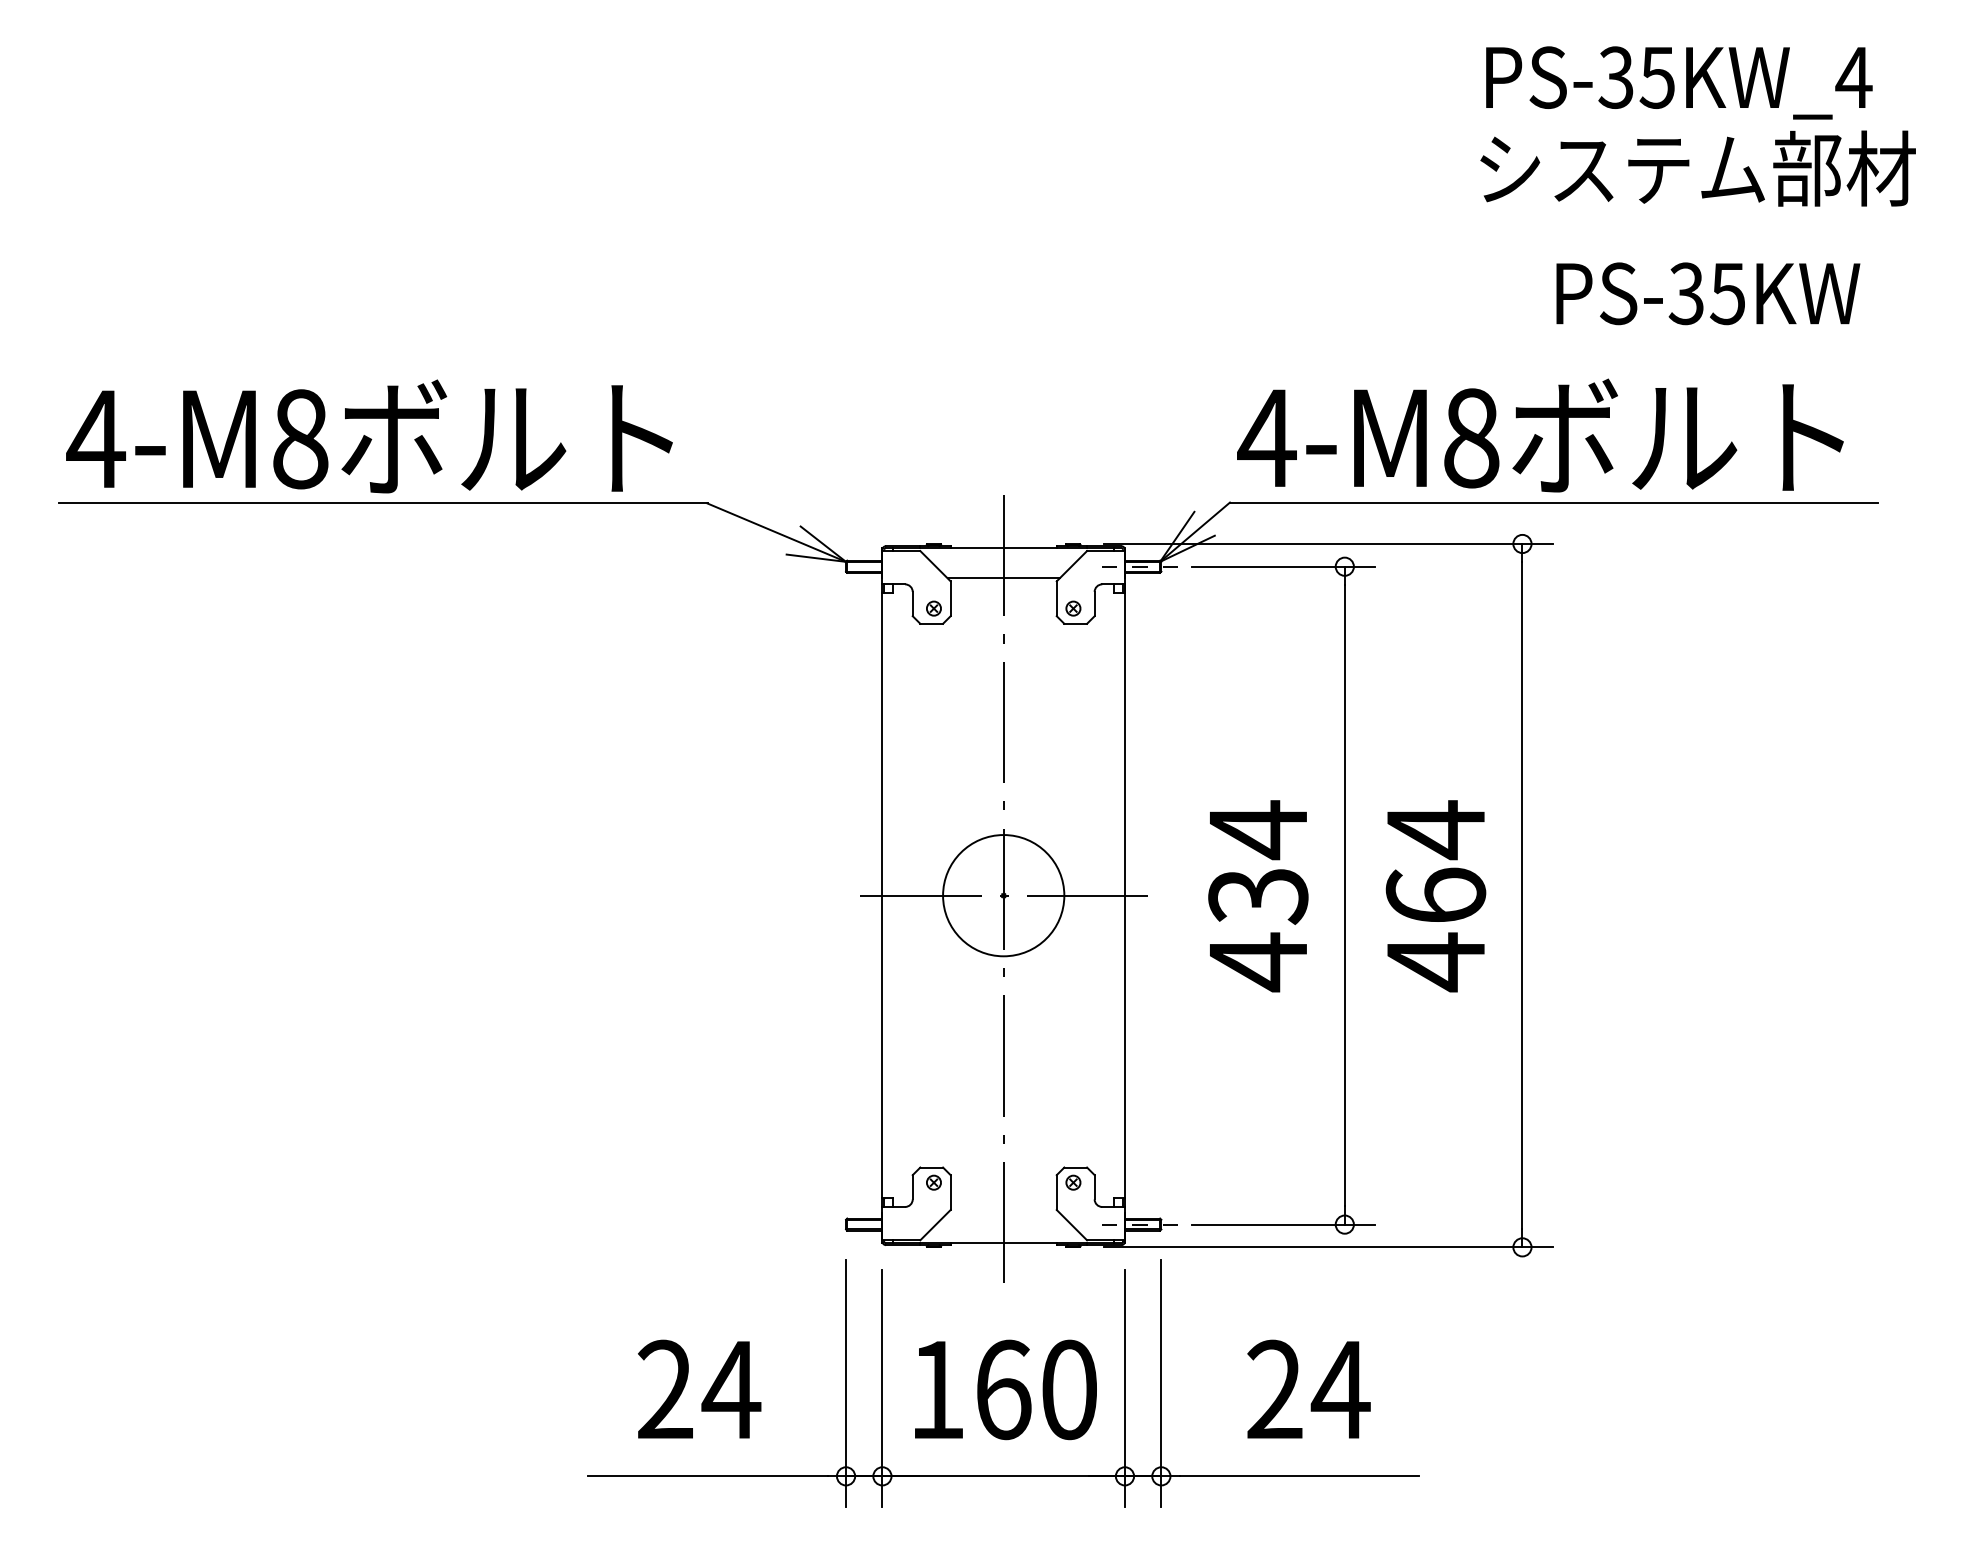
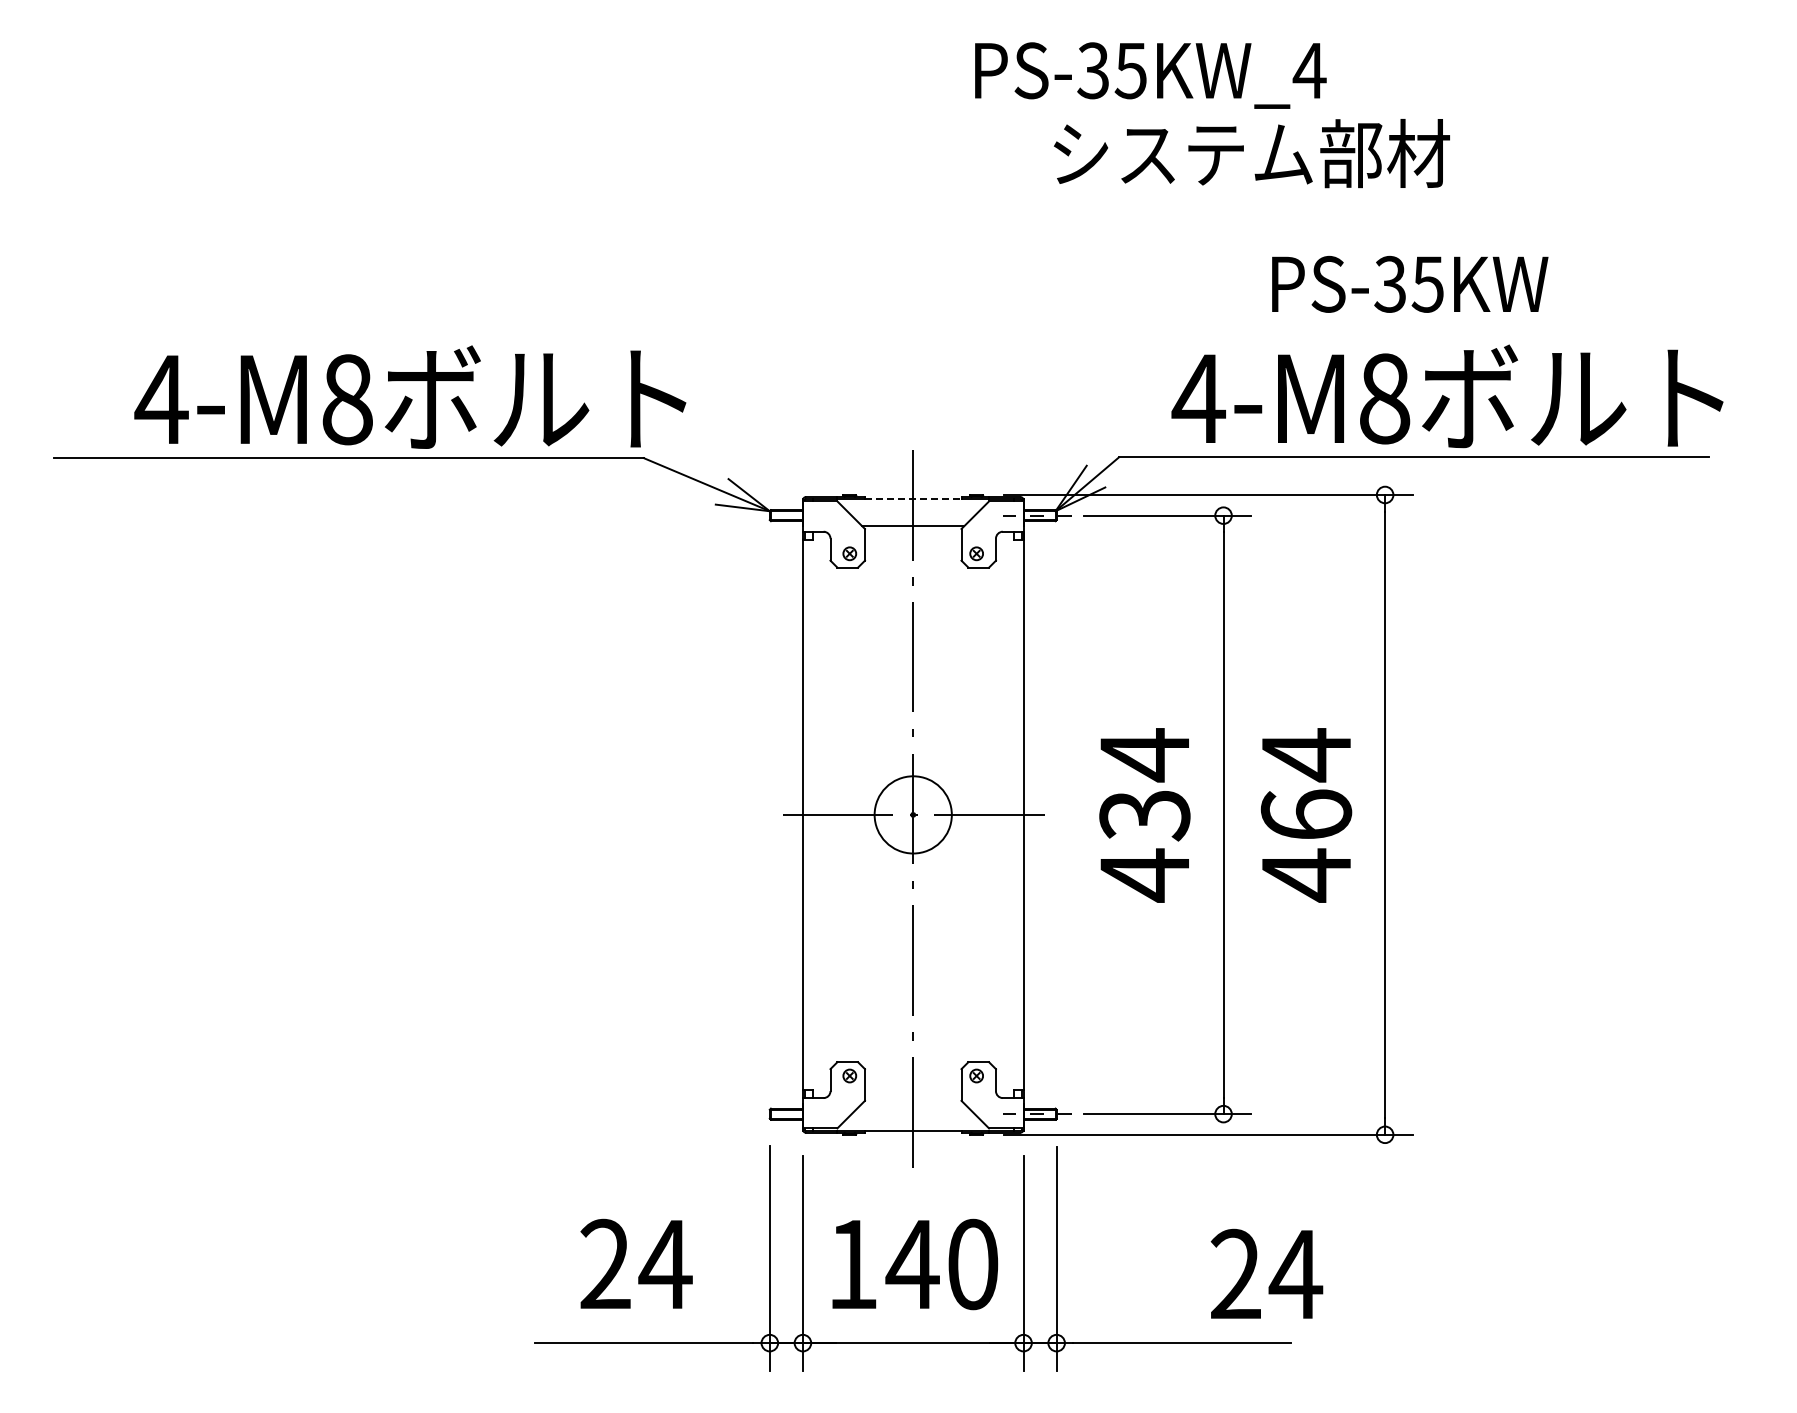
text: (1678, 82) -> (1150, 75), moved
text: (1697, 168) -> (1251, 153), moved
text: (1708, 292) -> (1410, 283), moved
text: (369, 435) -> (410, 396), moved
text: (1540, 435) -> (1447, 396), moved
line: (1003, 547) -> (913, 498), solid -> dashed
circle: (1003, 895) -> (913, 814), size x0.7
text: (1308, 1388) -> (1266, 1273), moved
text: (1002, 1389) -> (912, 1264), 160 -> 140

